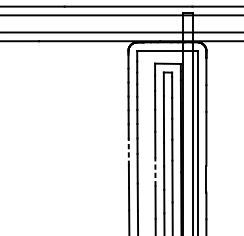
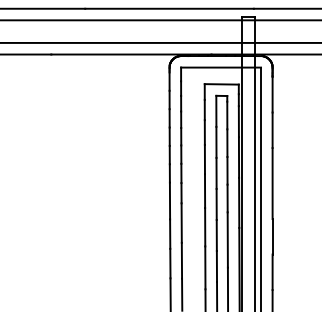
line: (129, 151) -> (170, 200), dashed -> solid
line: (155, 171) -> (205, 226), dashed -> solid

